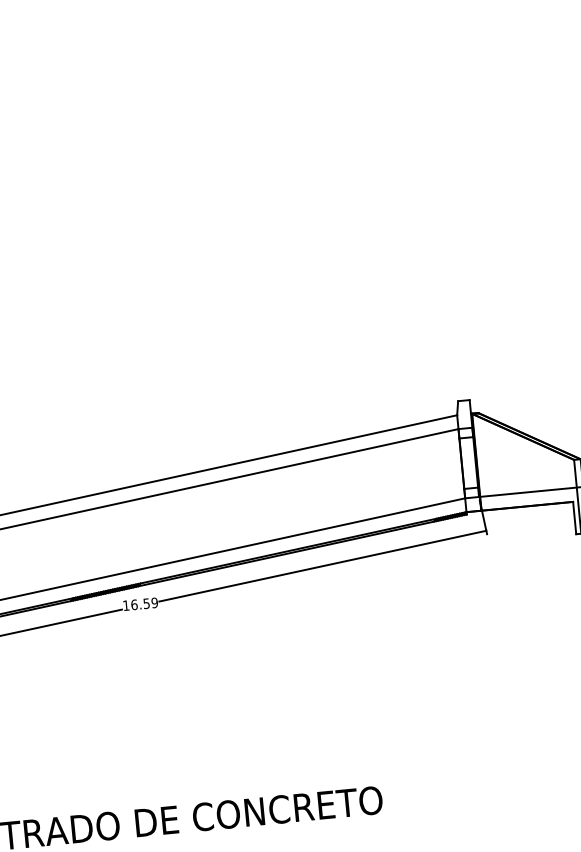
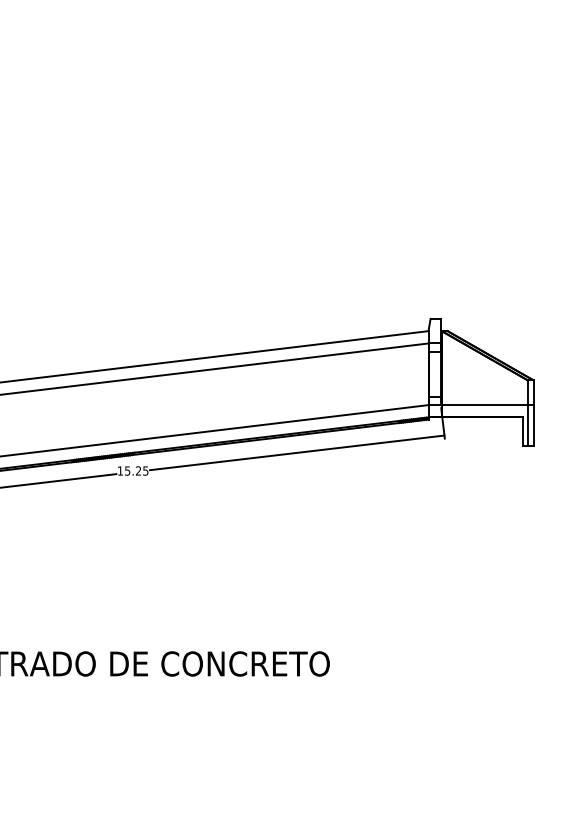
text: (144, 603) -> (136, 470), 16.59 -> 15.25

